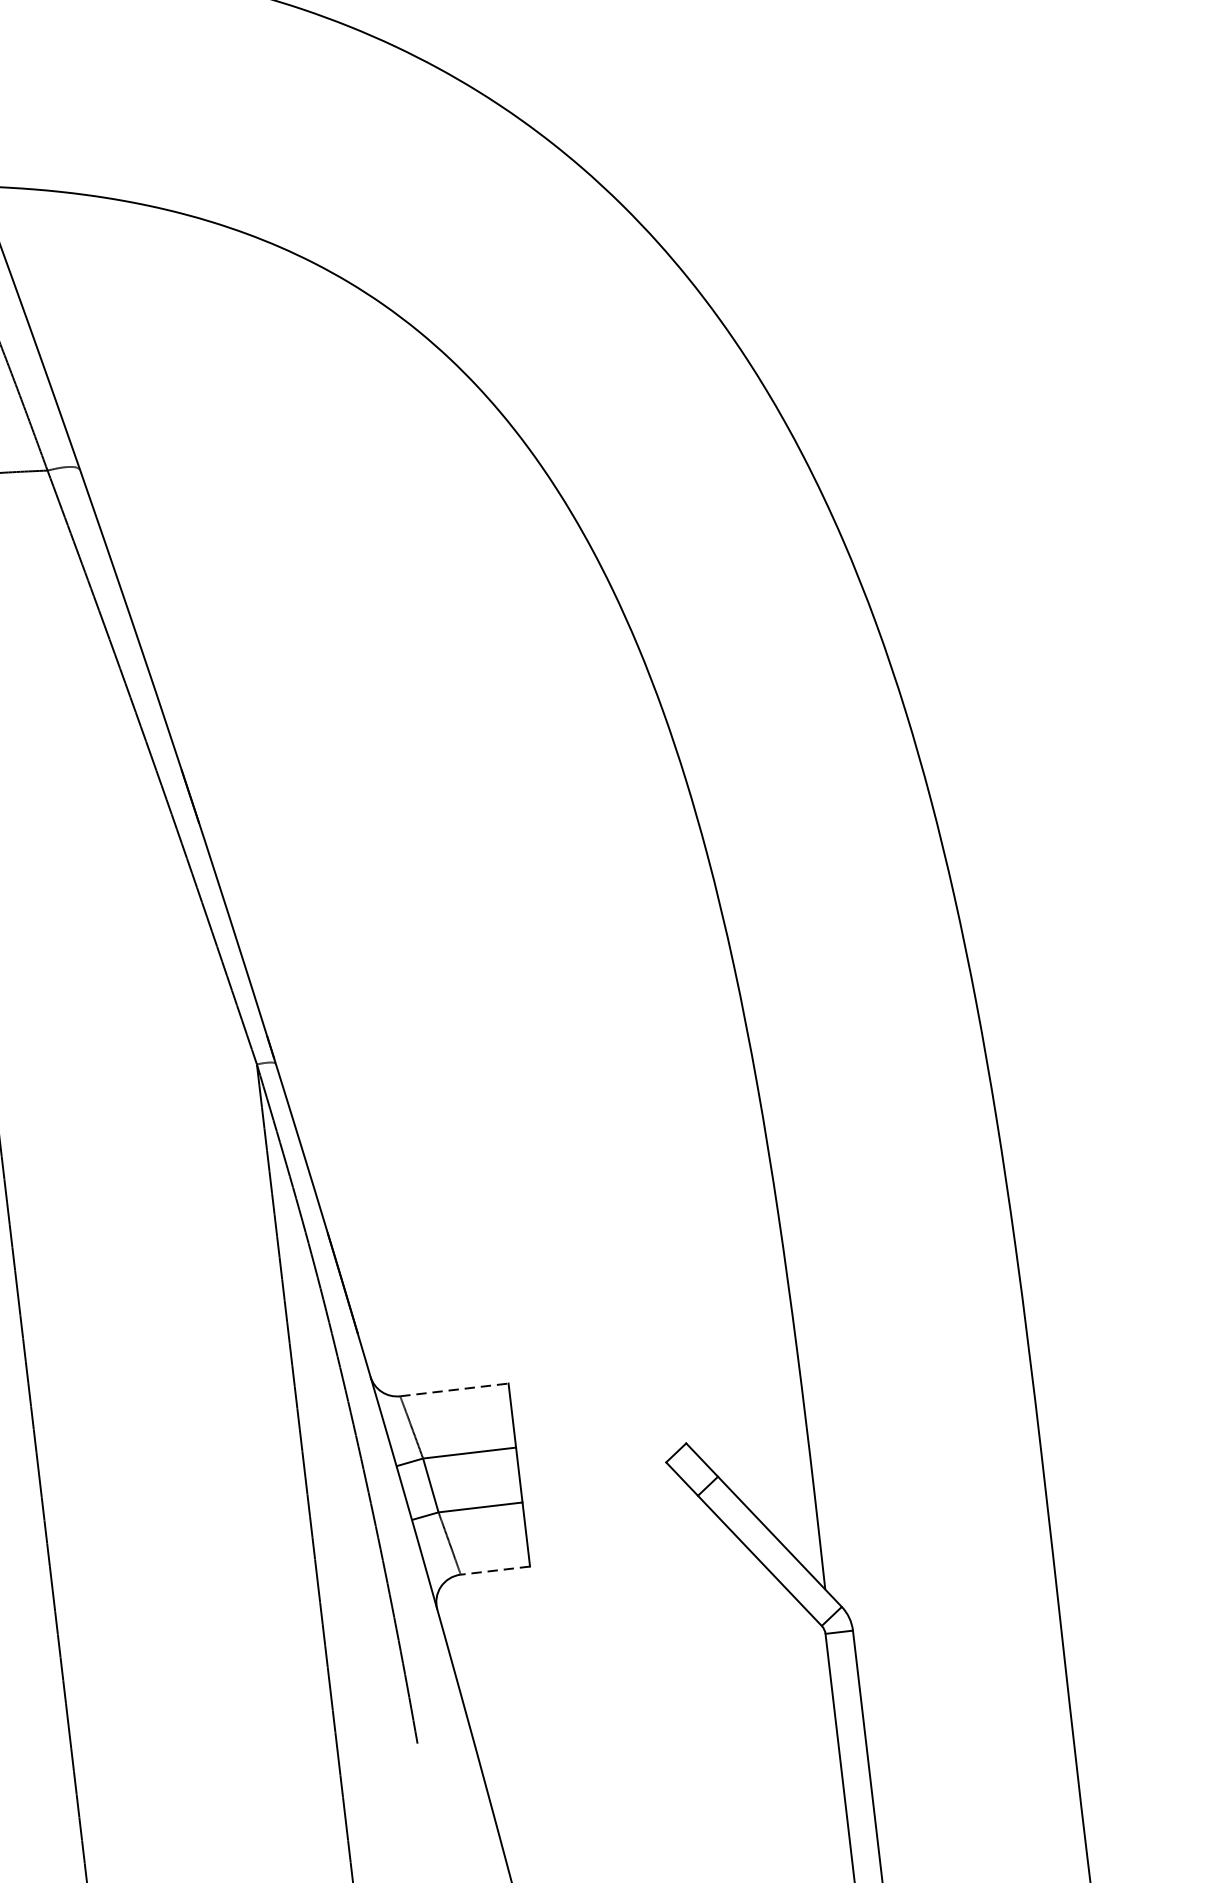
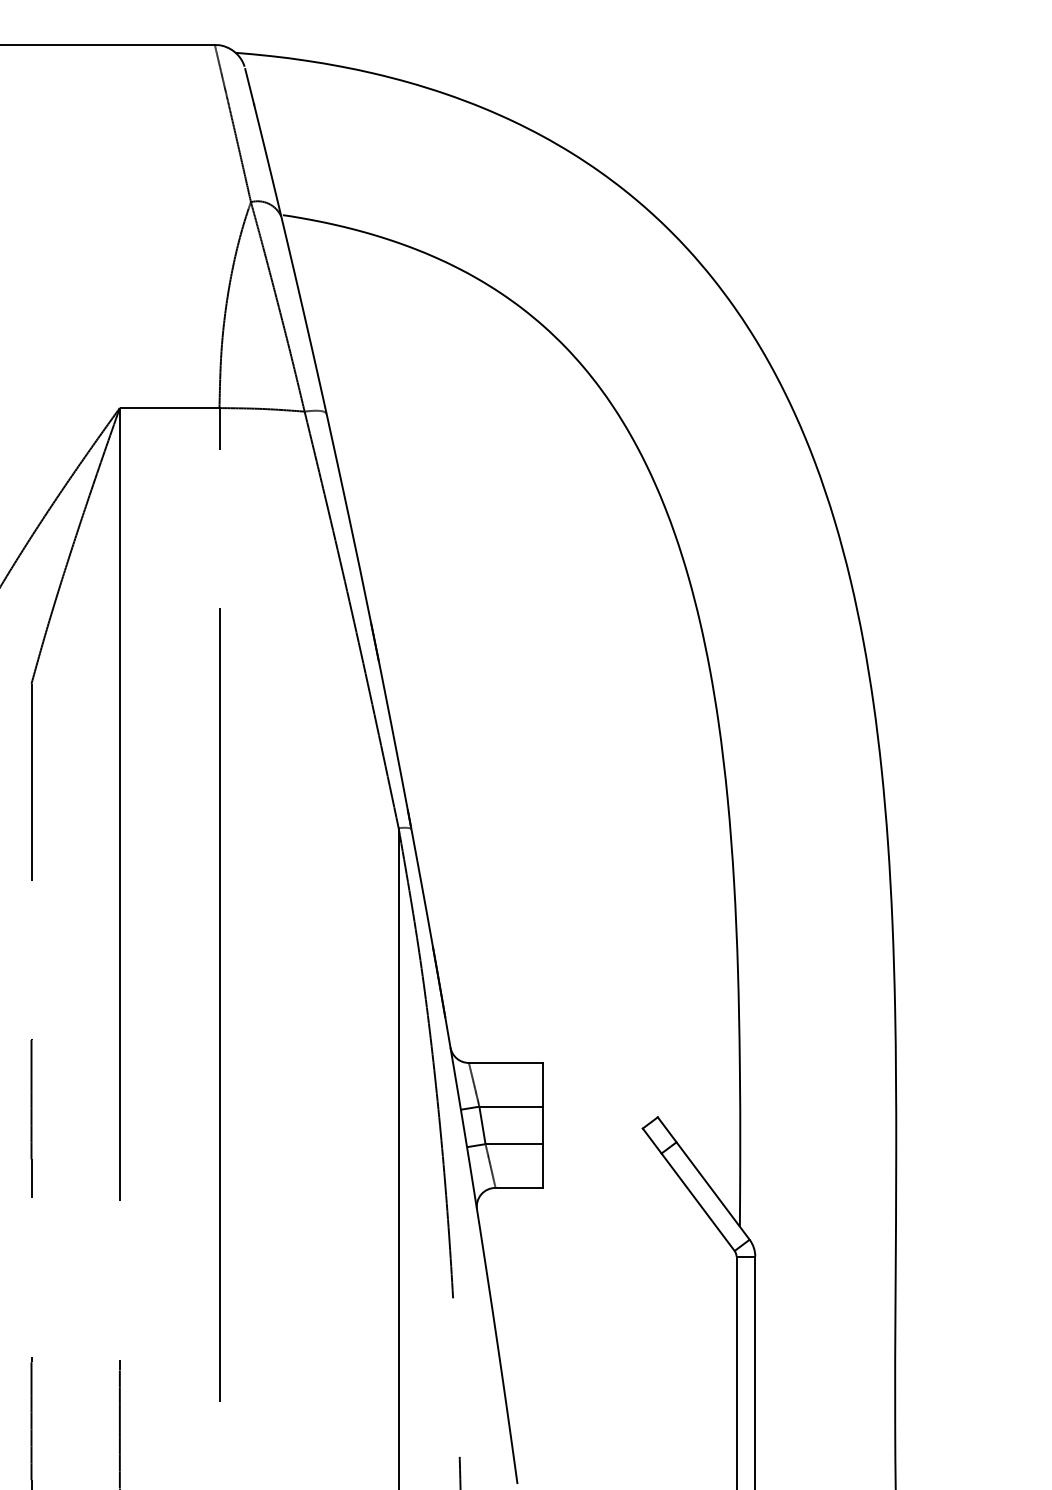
line: (453, 1389) -> (505, 1062), dashed -> solid
line: (495, 1569) -> (519, 1187), dashed -> solid

